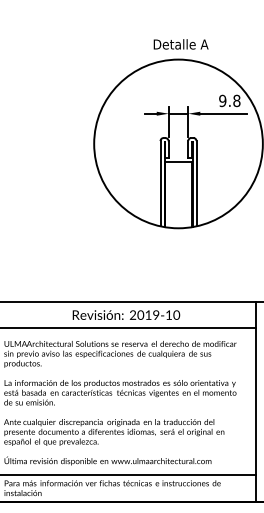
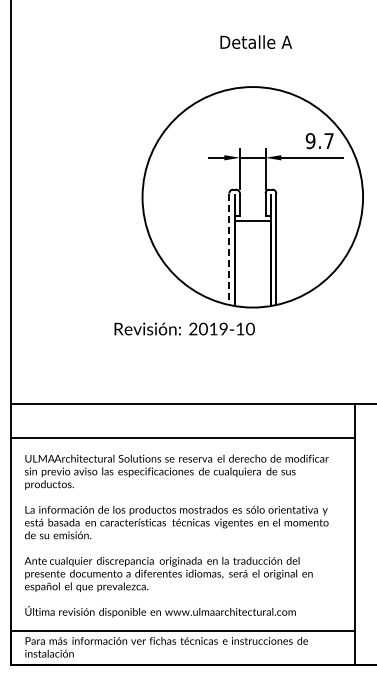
text: (180, 43) -> (255, 41), moved
text: (236, 101) -> (328, 141), 9.8 -> 9.7
line: (160, 183) -> (229, 249), solid -> dashed
text: (126, 314) -> (184, 328), moved

